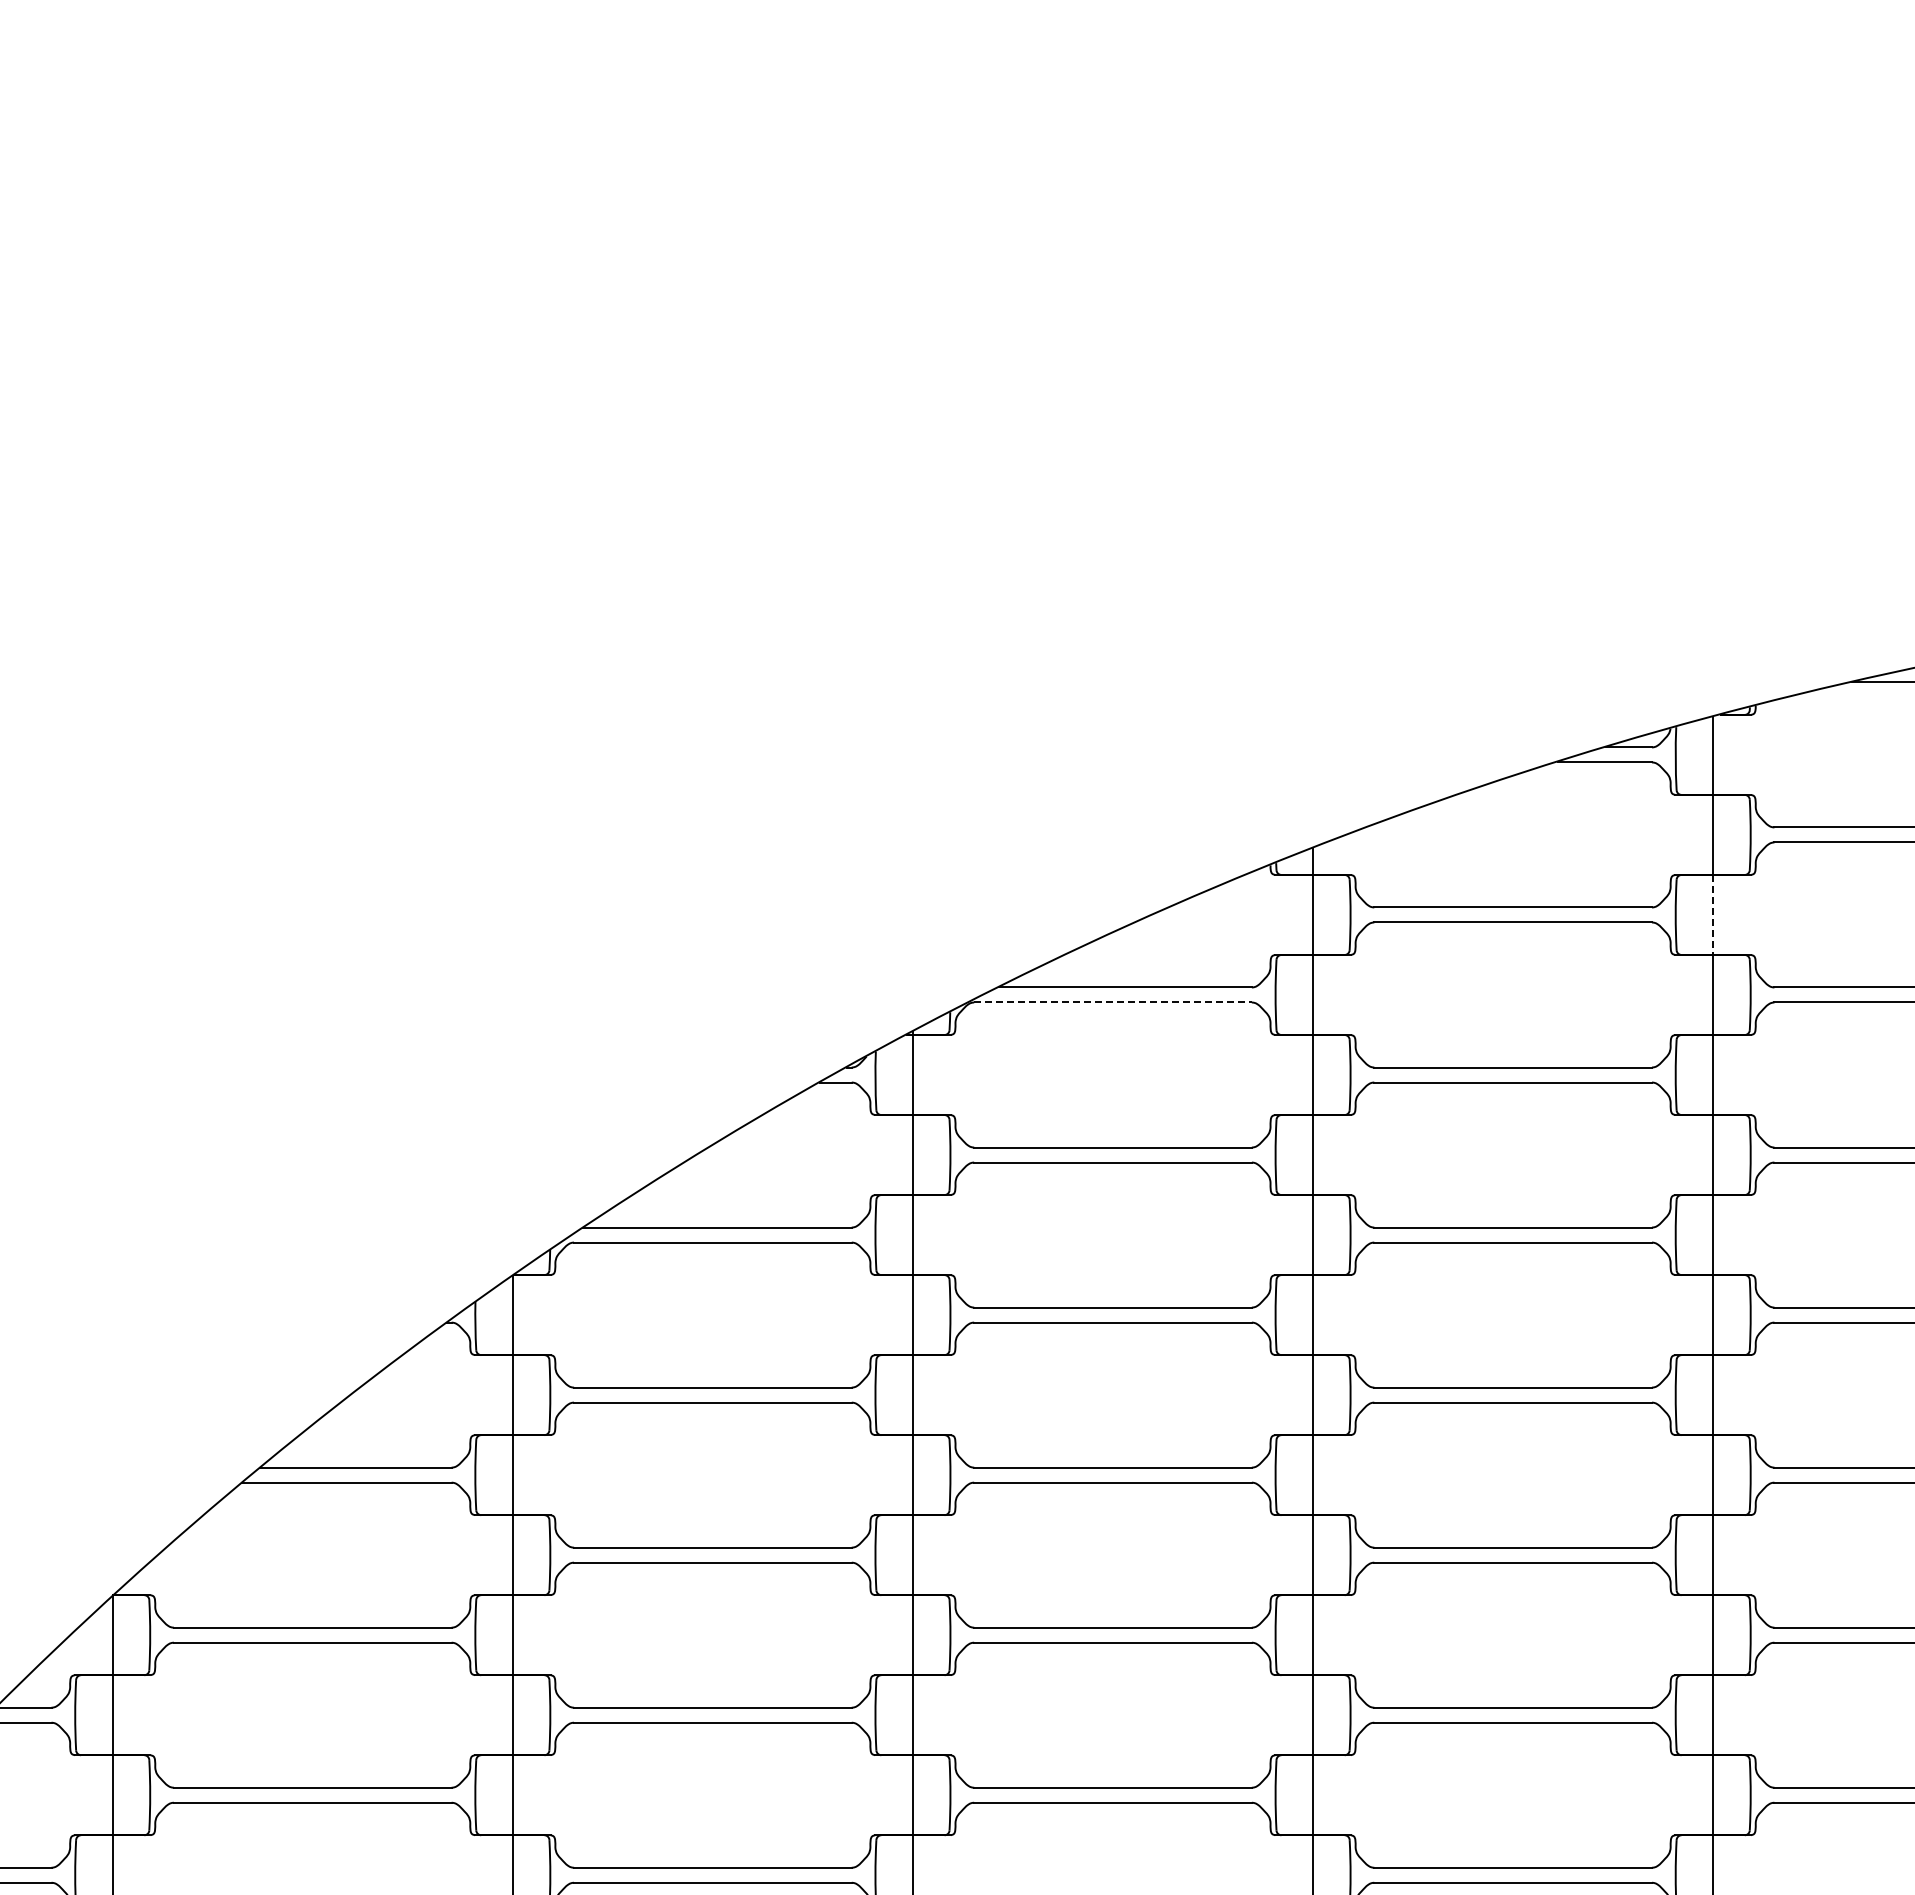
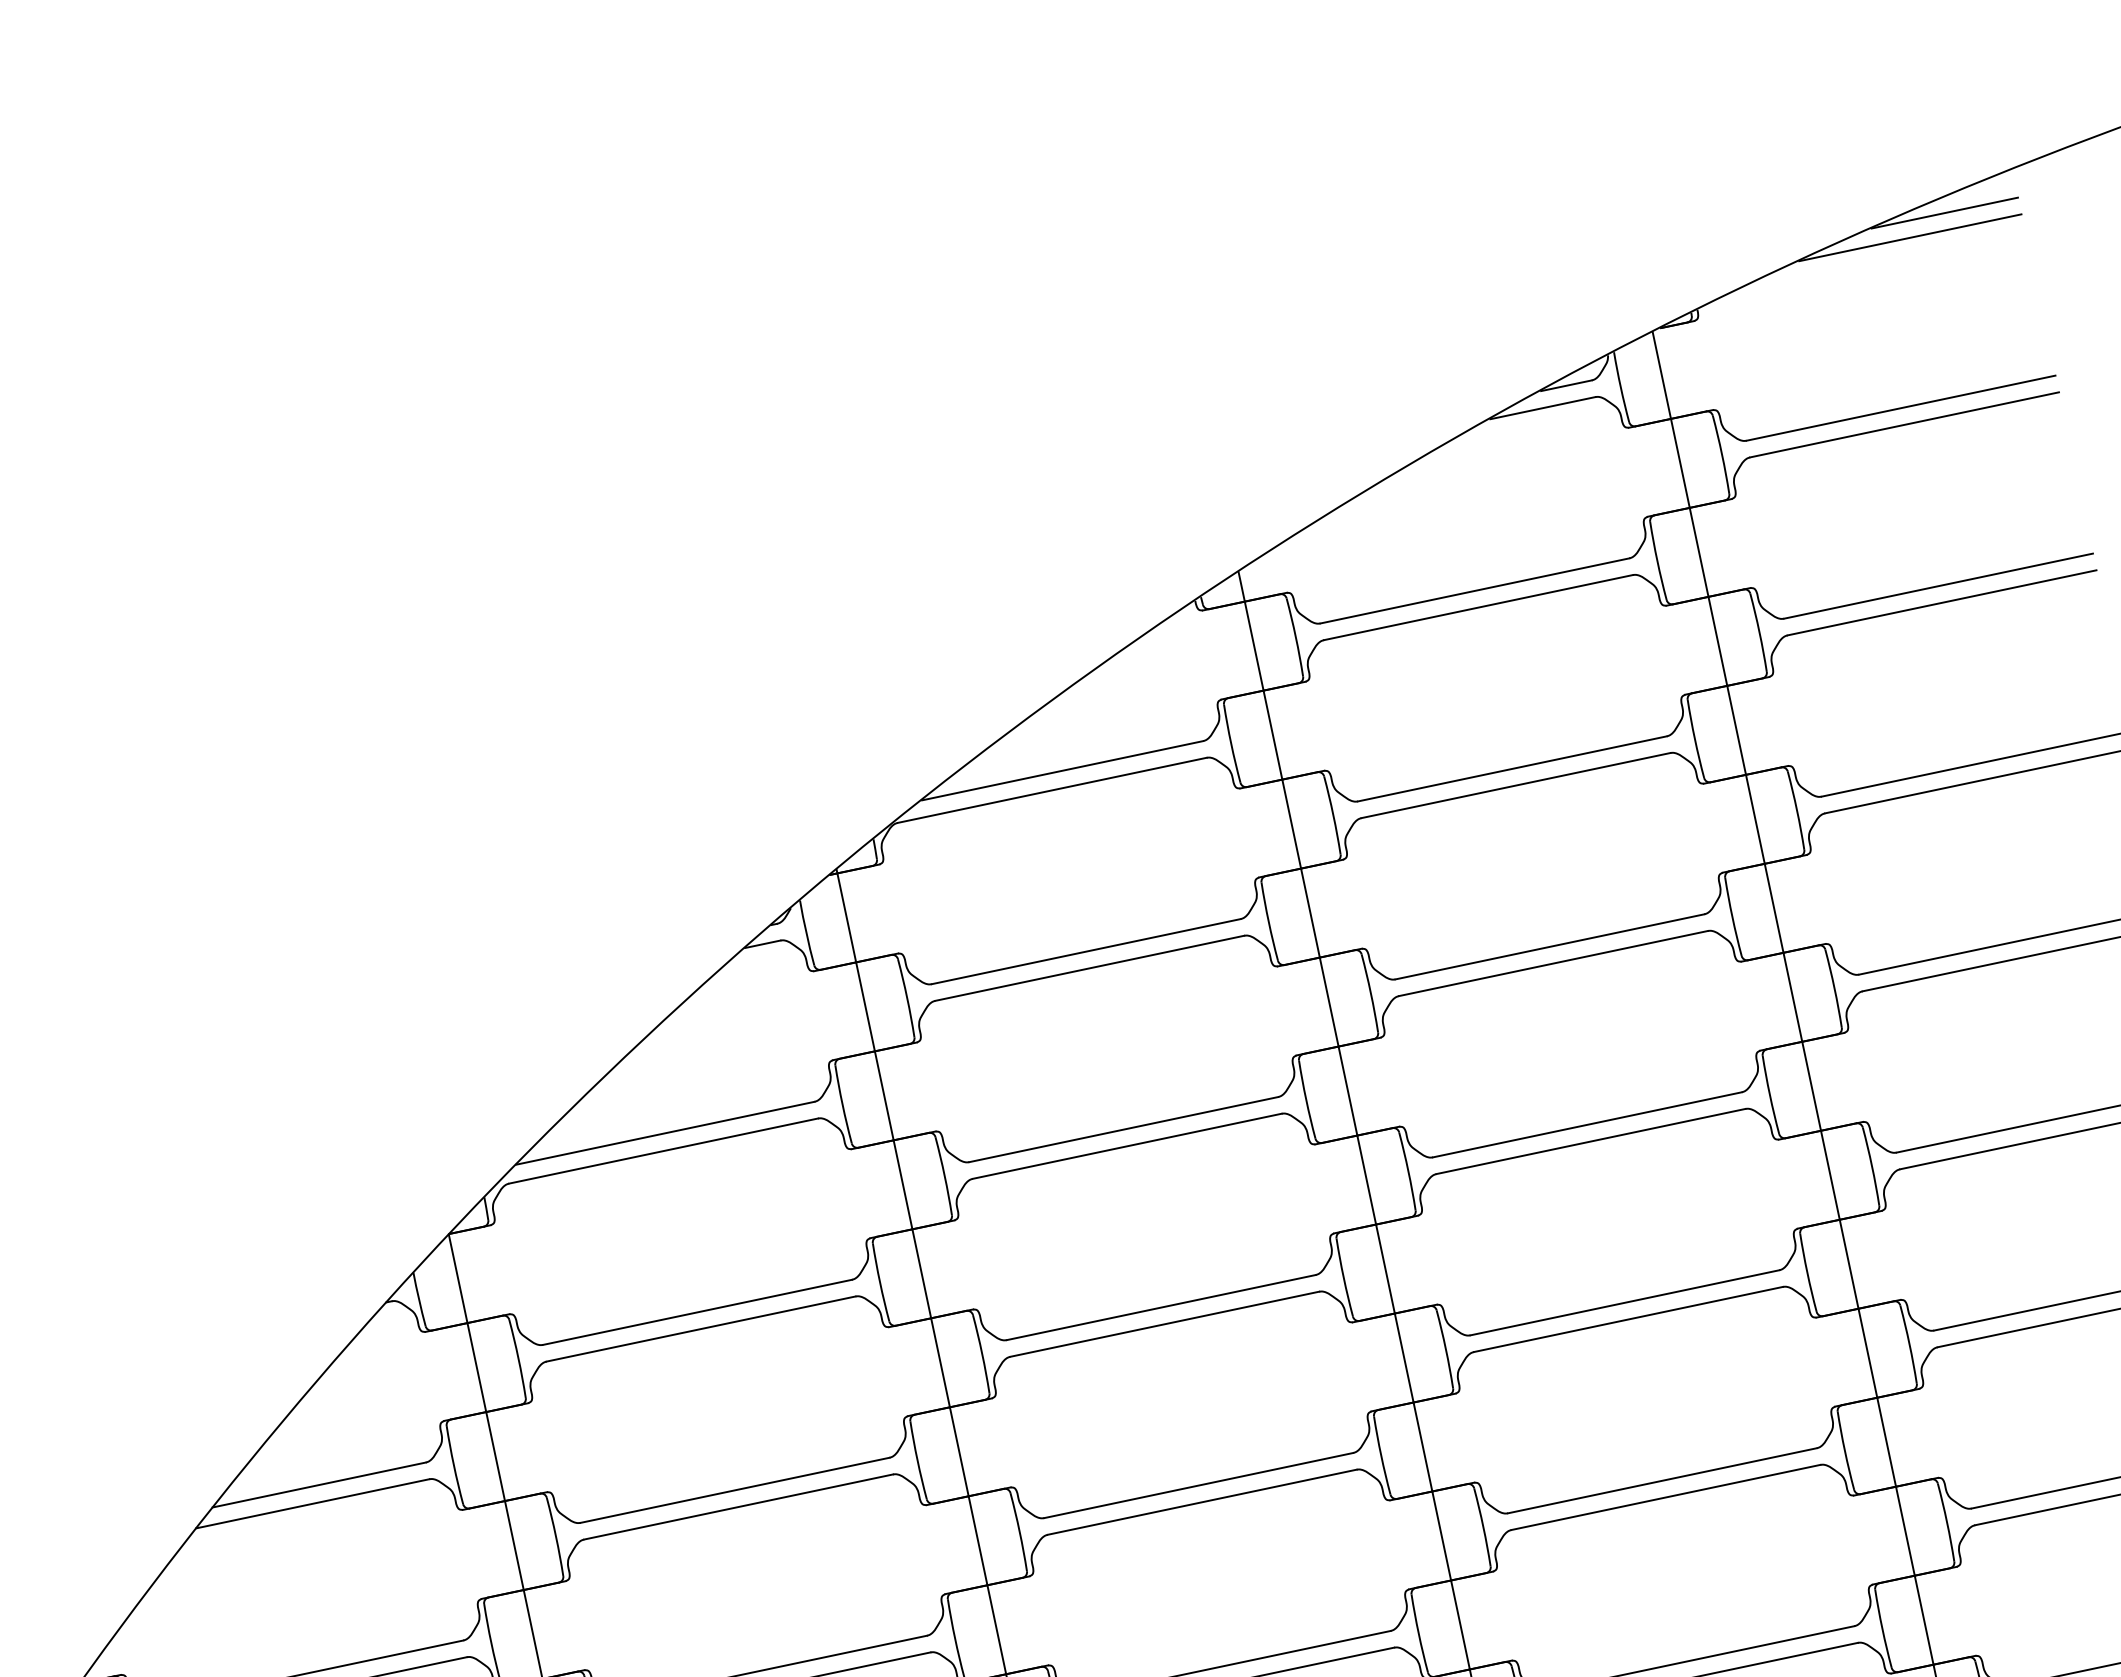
line: (1713, 915) -> (1699, 552), dashed -> solid
line: (1113, 1002) -> (1052, 790), dashed -> solid

